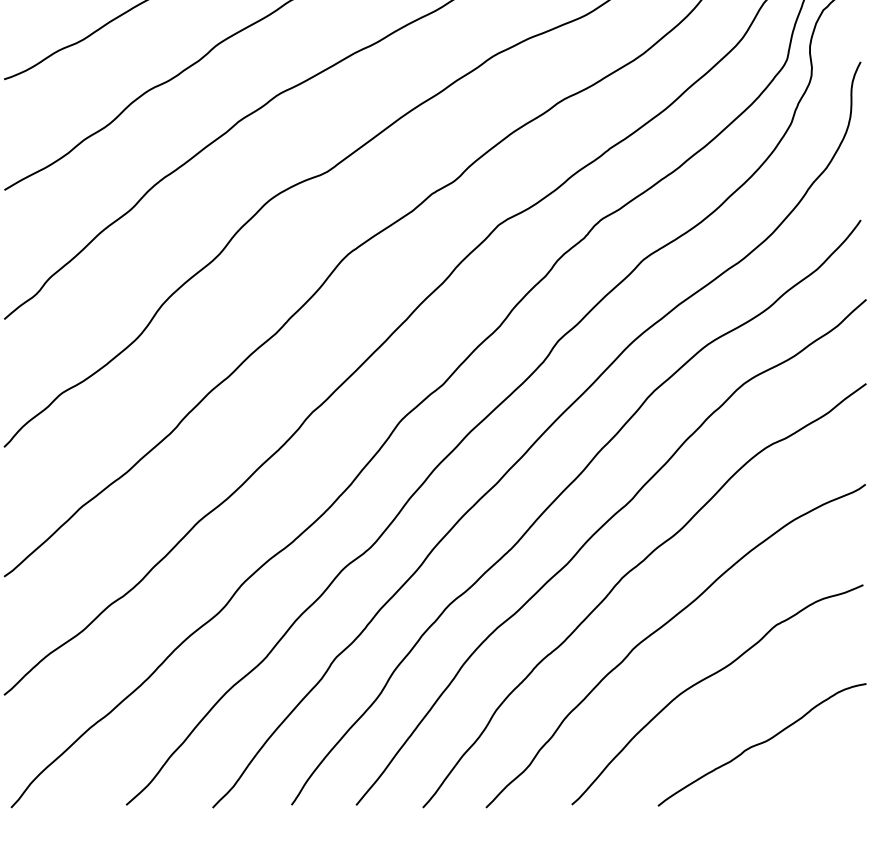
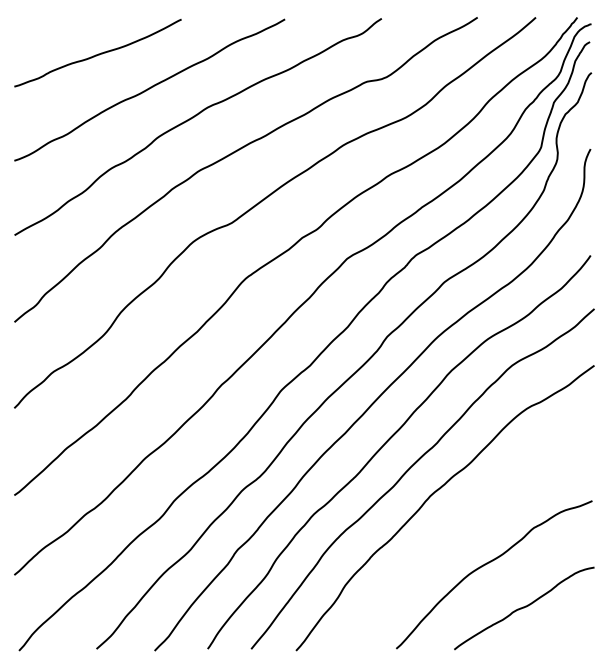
curve: (665, 625) -> (459, 528), removed

